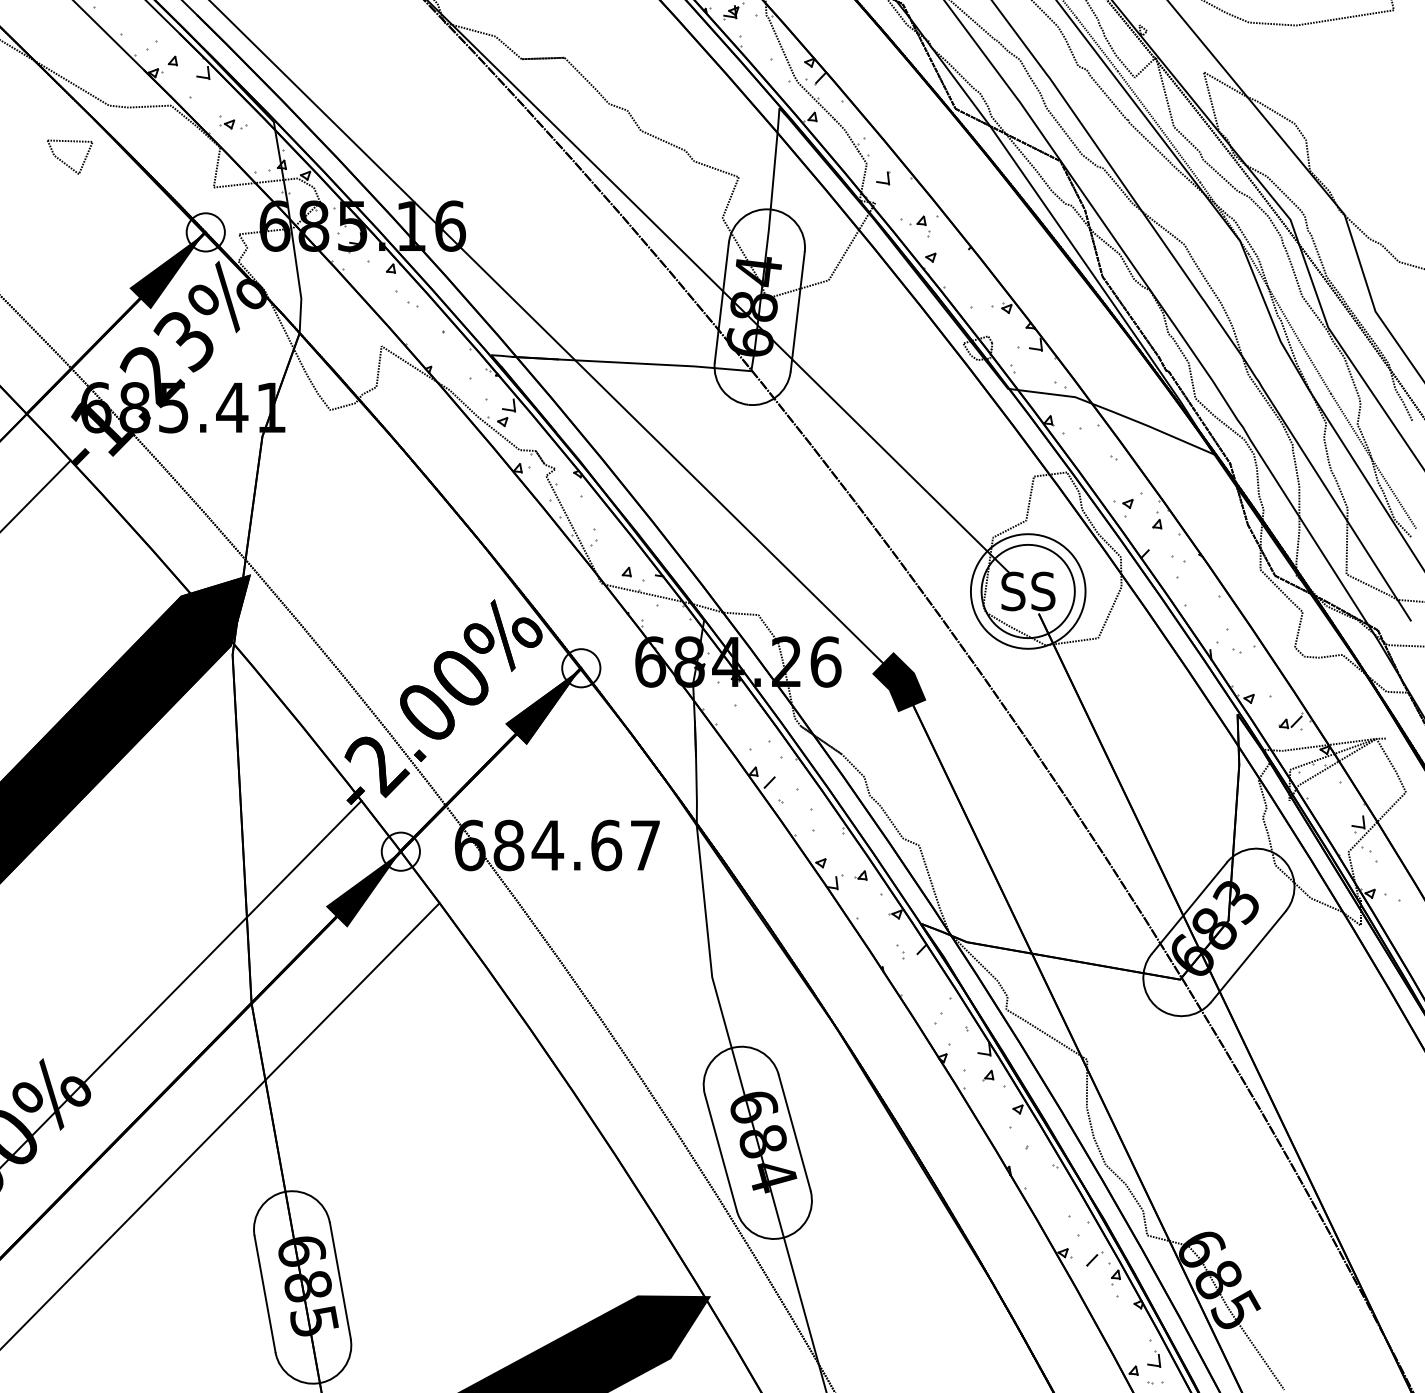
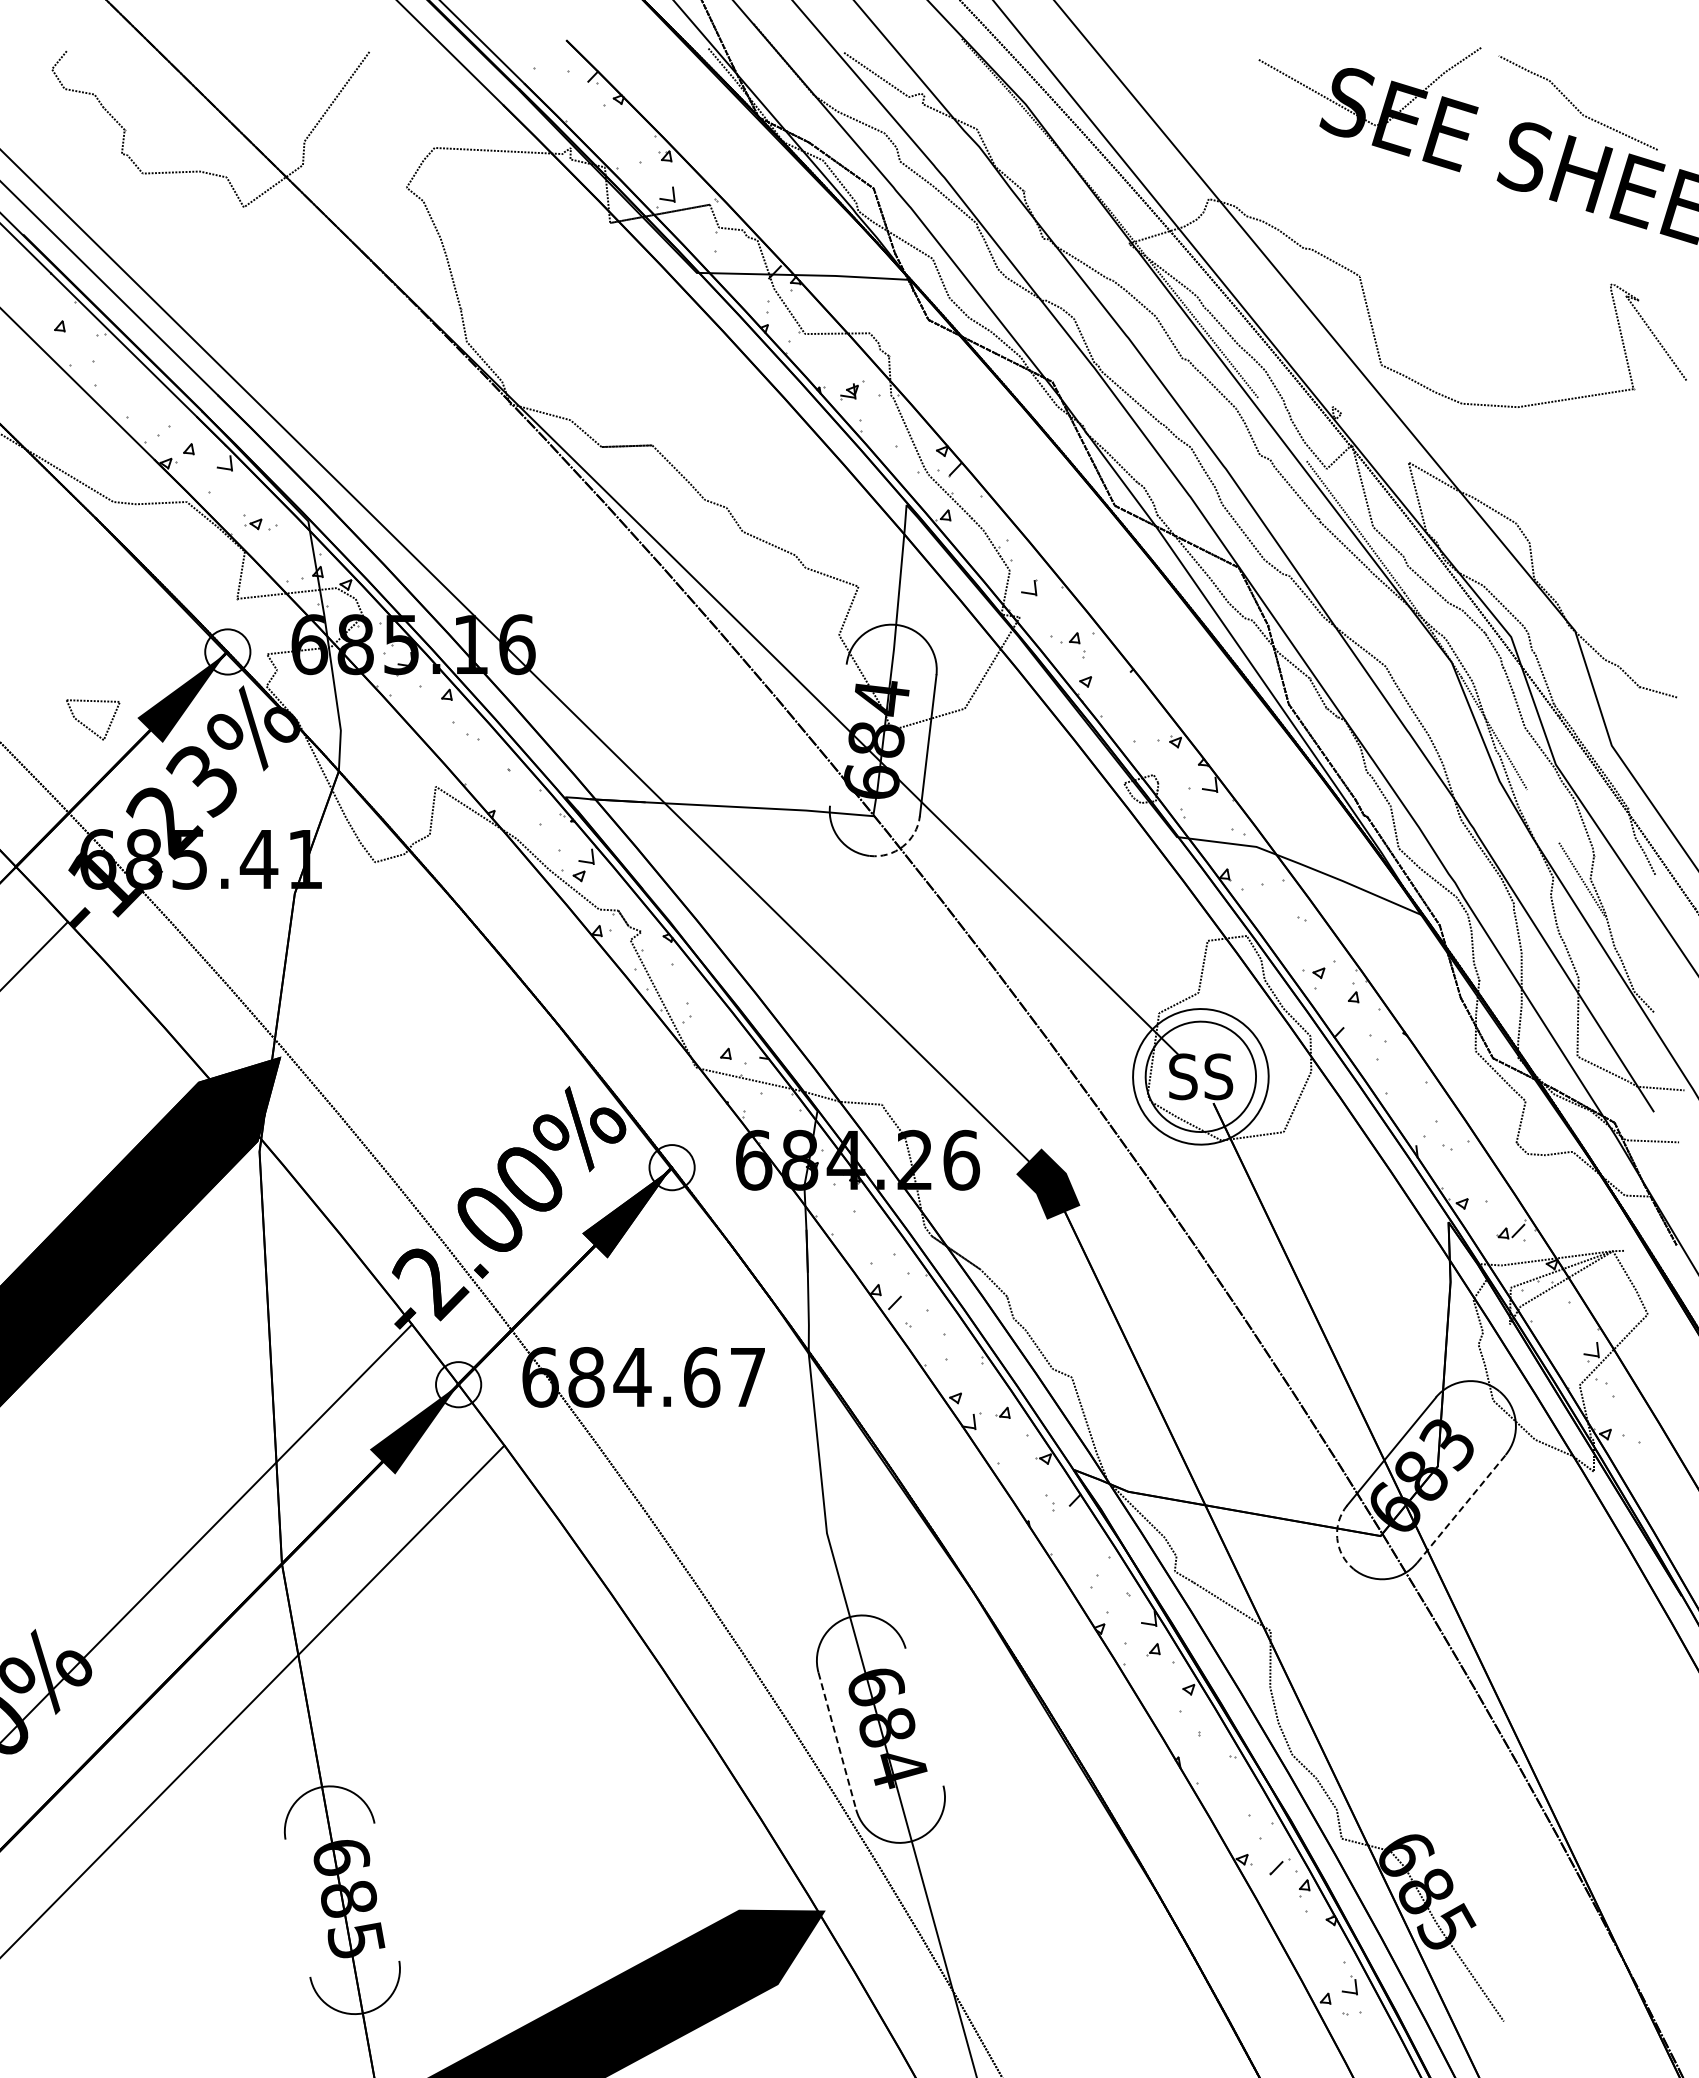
line: (1097, 44) -> (1282, 429), removed
part: (65, 162) -> (87, 726), moved
line: (721, 302) -> (838, 734), removed
line: (1317, 370) -> (1543, 815), removed
arc: (776, 396) -> (902, 846), solid -> dashed
line: (1393, 492) -> (1632, 959), removed
line: (1248, 956) -> (1461, 1508), solid -> dashed
arc: (1143, 981) -> (1337, 1538), solid -> dashed
line: (794, 1132) -> (924, 1716), removed
line: (721, 1153) -> (837, 1741), solid -> dashed
line: (339, 1280) -> (386, 1891), removed
line: (264, 1293) -> (297, 1907), removed

